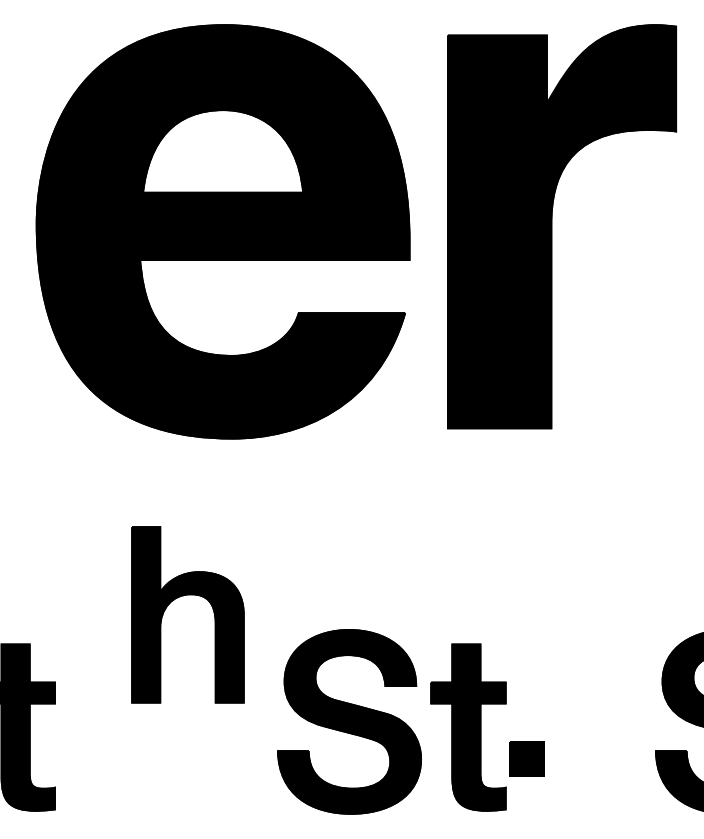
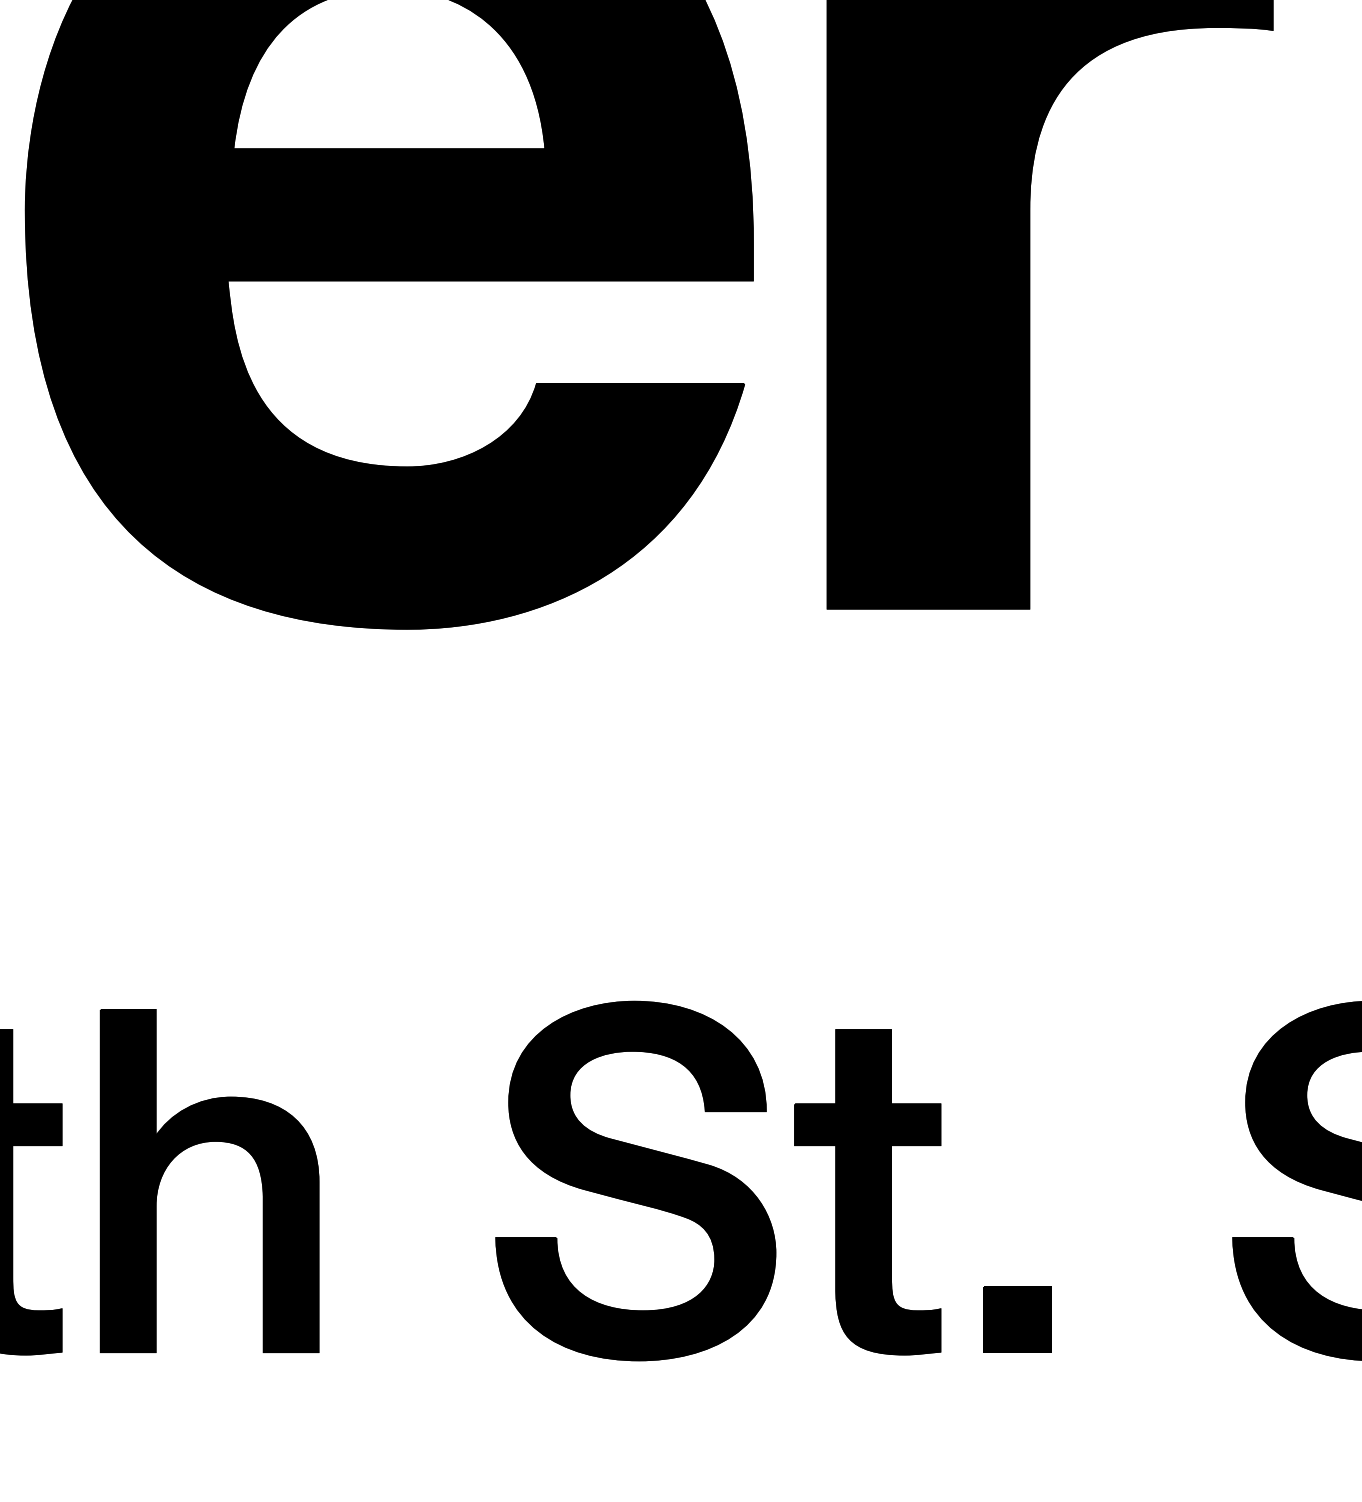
part: (180, 597) -> (195, 1147), moved
part: (526, 758) -> (1015, 1318), moved

